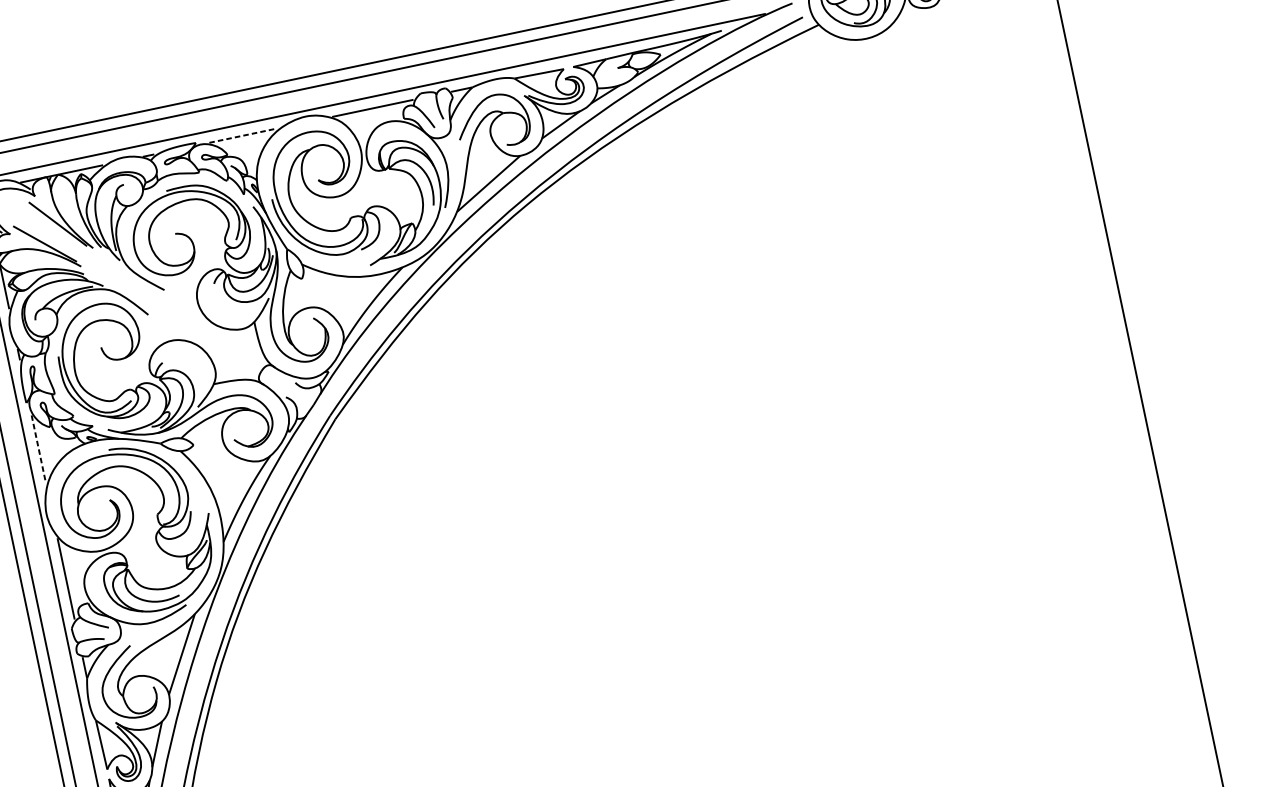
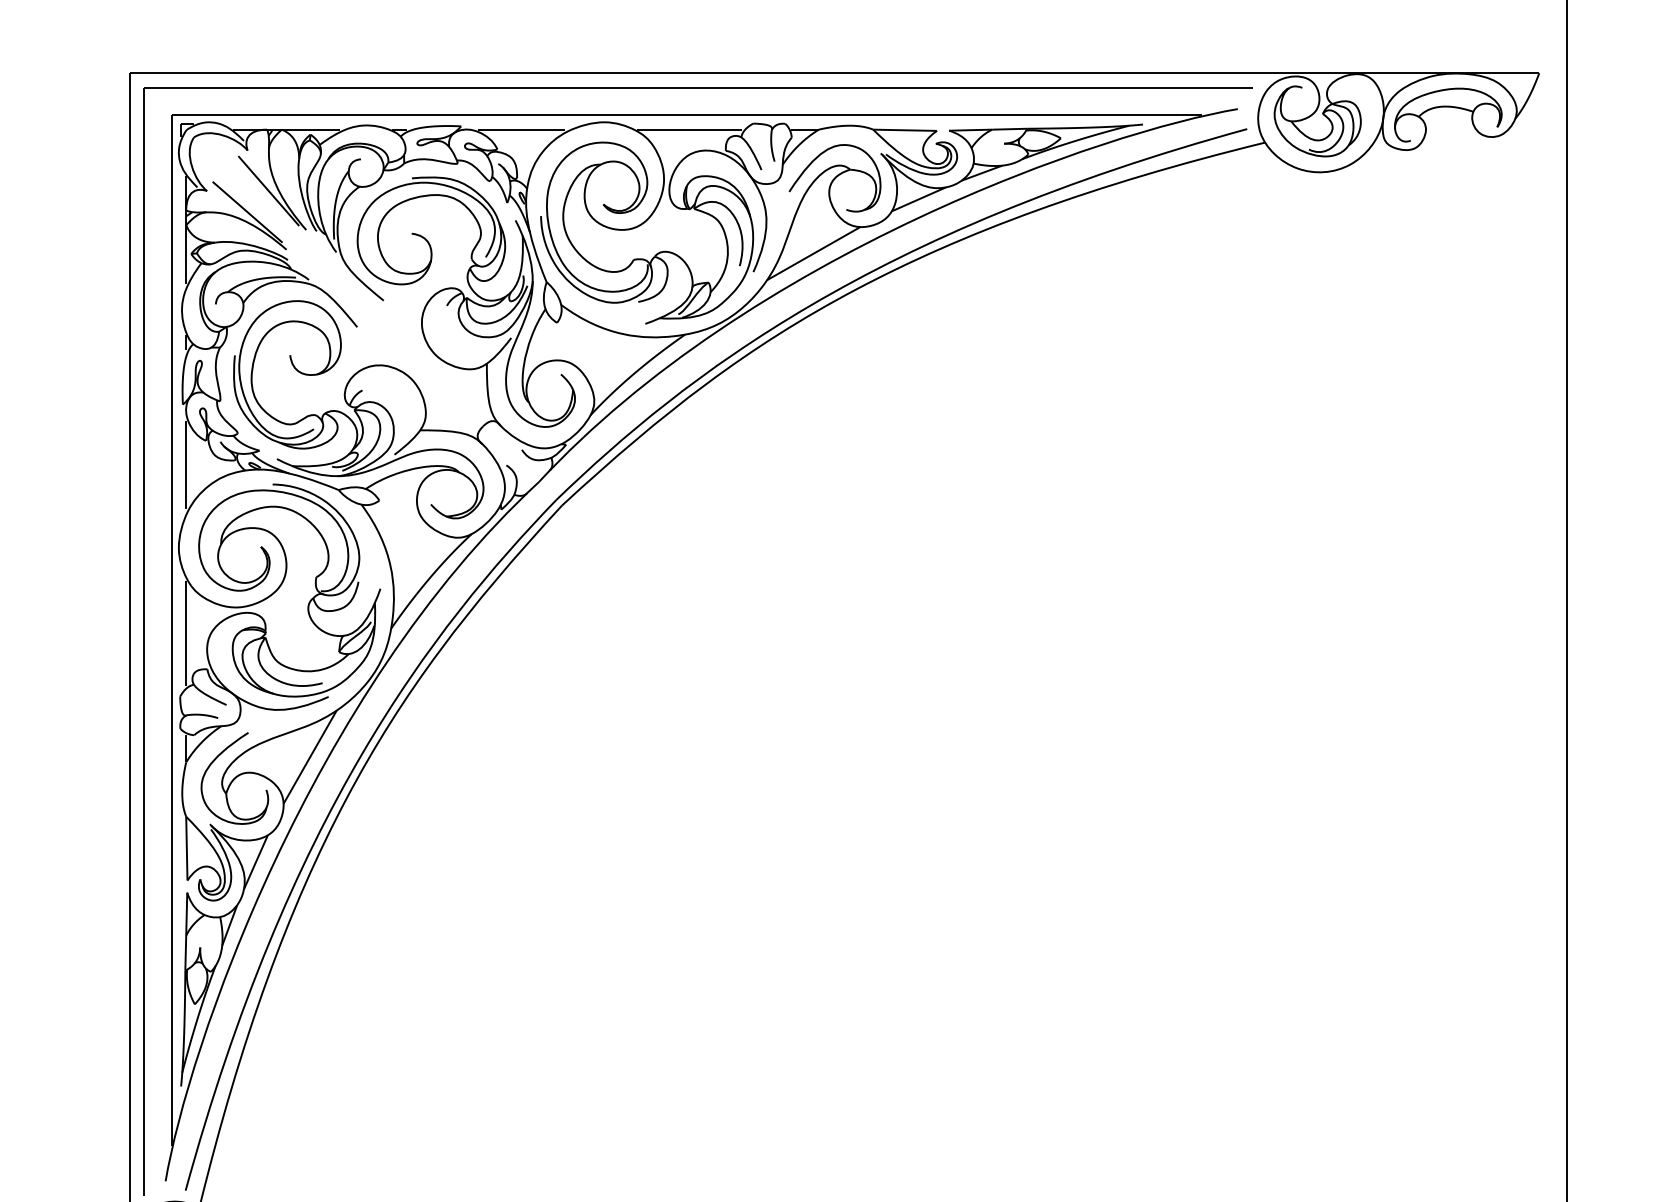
line: (242, 135) -> (521, 129), dashed -> solid
line: (39, 449) -> (186, 465), dashed -> solid

